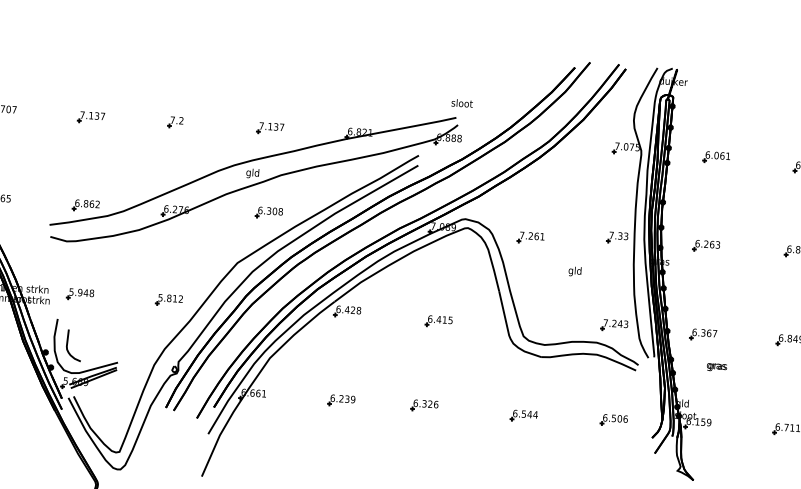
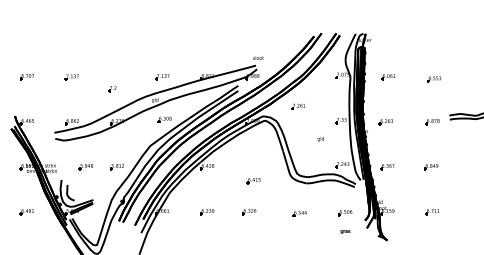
part: (175, 123) -> (112, 89), moved
part: (530, 237) -> (298, 106), moved
part: (78, 295) -> (85, 167), moved
part: (438, 322) -> (253, 181), moved
text: (717, 366) -> (345, 231), moved

